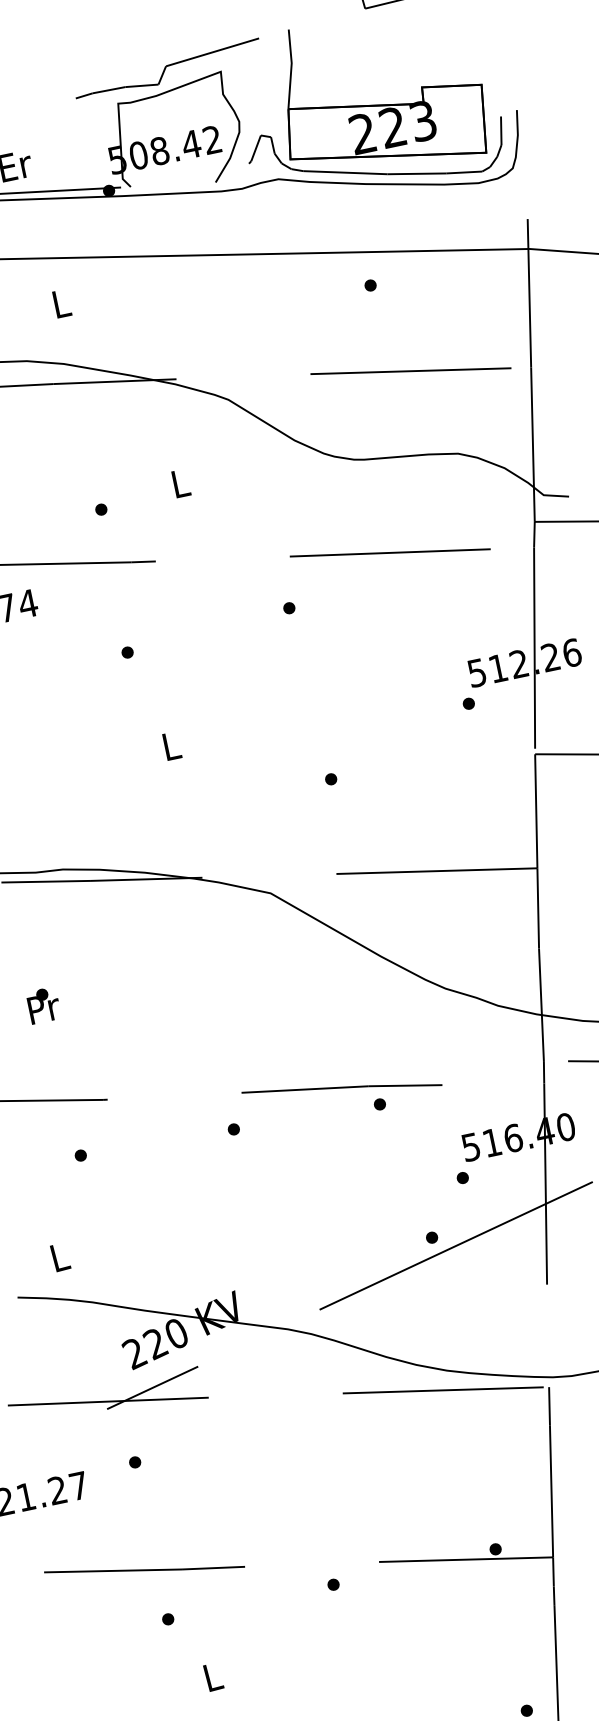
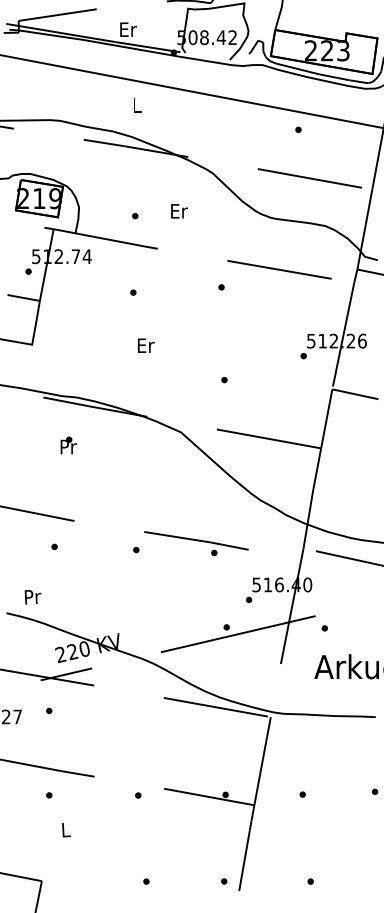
text: (181, 483) -> (179, 211), L -> Er
text: (170, 745) -> (145, 345), L -> Er
text: (43, 1005) -> (68, 445), moved
text: (59, 1258) -> (32, 597), L -> Pr

